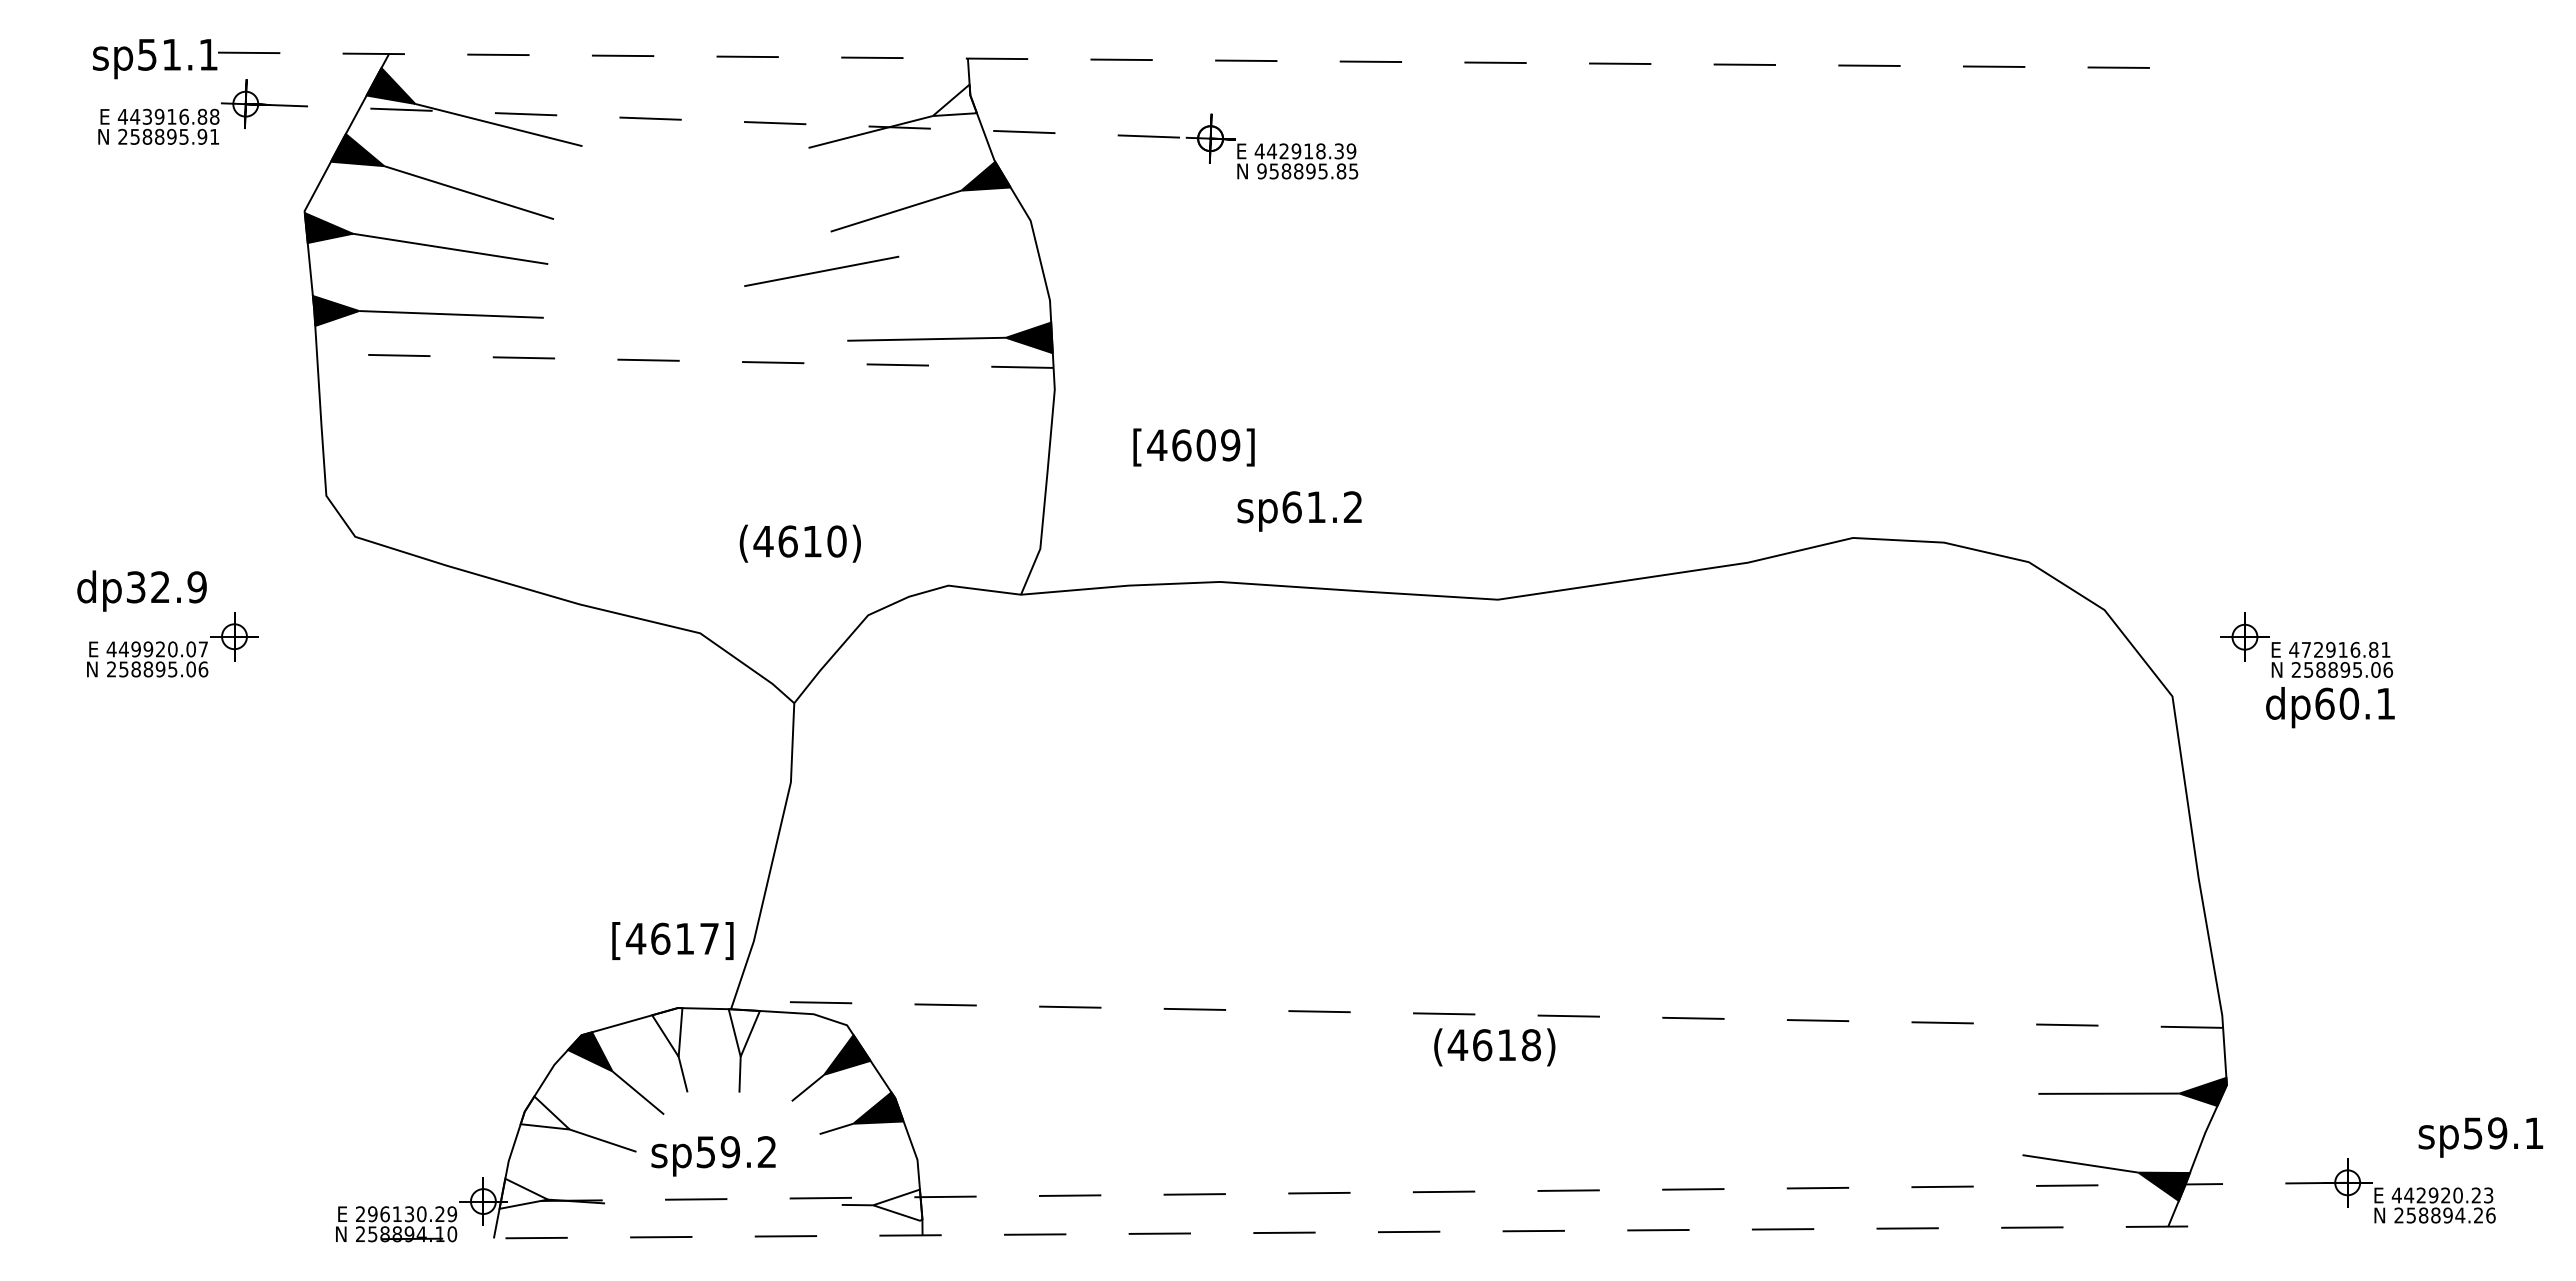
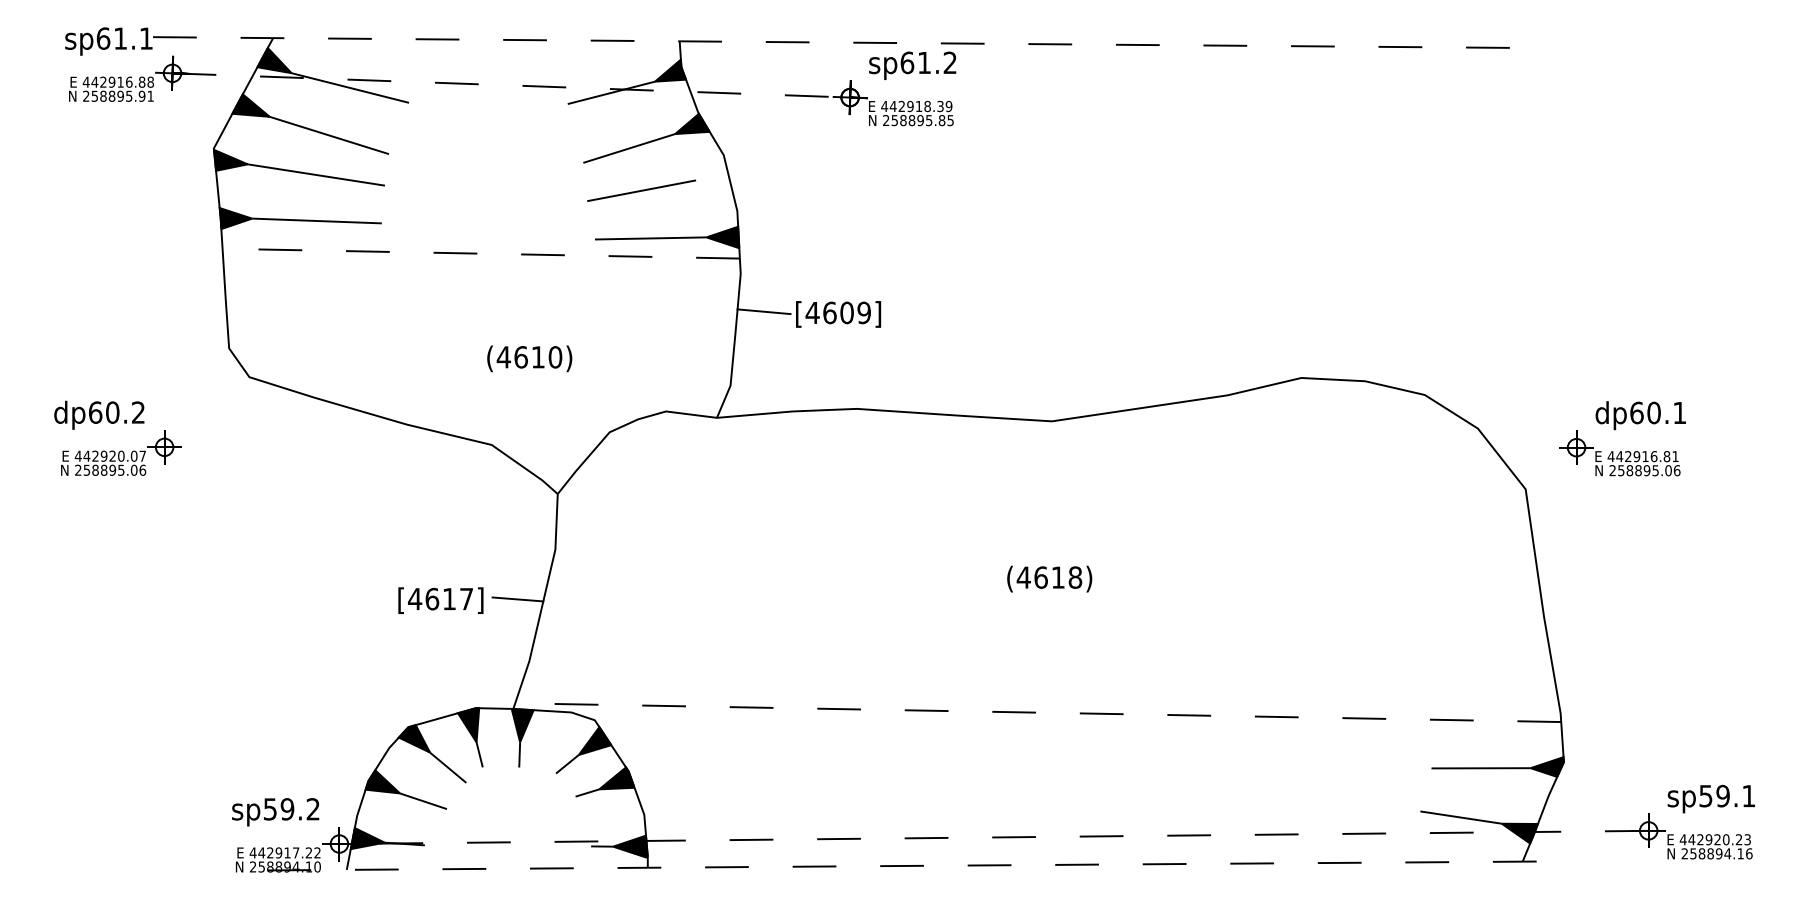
text: (147, 54) -> (103, 38), sp51.1 -> sp61.1
fill: (954, 100) -> (670, 70), added
text: (146, 116) -> (102, 81), 443916.88 -> 442916.88
text: (1261, 171) -> (885, 120), 958895.85 -> 258895.85
line: (821, 270) -> (641, 190), moved
line: (1087, 443) -> (763, 311), added
text: (1299, 511) -> (912, 65), moved
text: (799, 543) -> (529, 358), moved
text: (166, 587) -> (116, 412), dp32.9 -> dp60.2
text: (135, 649) -> (95, 456), 449920.07 -> 442920.07
text: (2306, 649) -> (1619, 456), 472916.81 -> 442916.81
text: (2330, 707) -> (1640, 415), moved
line: (737, 853) -> (517, 599), added
text: (672, 940) -> (440, 600), moved
fill: (667, 1032) -> (468, 725), added
fill: (743, 1032) -> (522, 725), added
text: (1494, 1047) -> (1049, 579), moved
fill: (544, 1112) -> (382, 781), added
text: (2480, 1137) -> (1711, 799), moved
text: (713, 1156) -> (275, 812), moved
fill: (523, 1193) -> (367, 838), added
fill: (897, 1204) -> (630, 846), added
text: (406, 1214) -> (285, 853), 296130.29 -> 442917.22
text: (2478, 1215) -> (1740, 853), 258894.26 -> 258894.16

